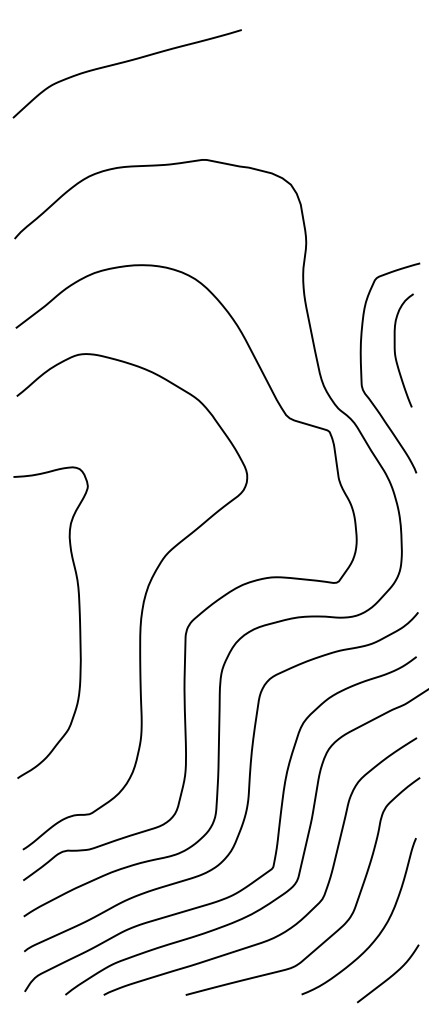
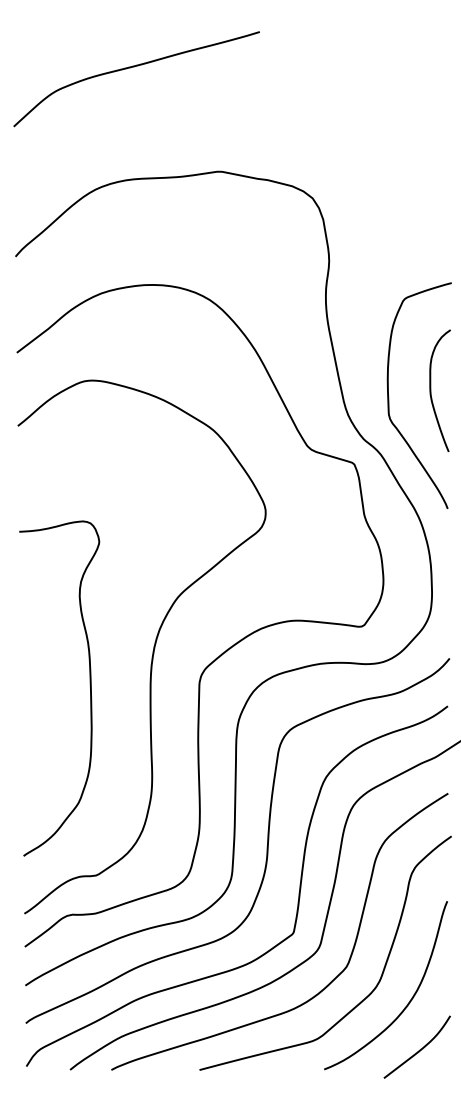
curve: (395, 350) -> (431, 390), moved
curve: (78, 619) -> (89, 685), moved

